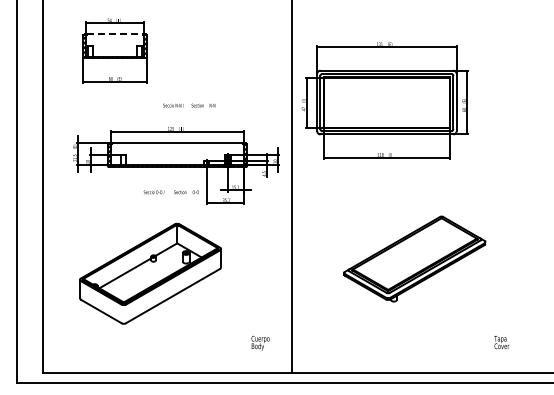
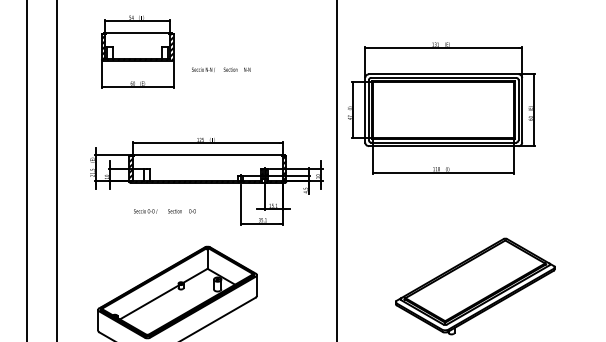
line: (115, 34) -> (138, 33), dashed -> solid
text: (189, 105) -> (221, 69), moved
text: (170, 192) -> (163, 211), moved

